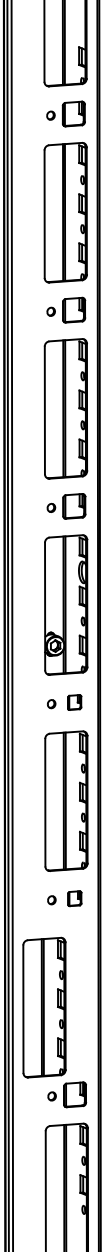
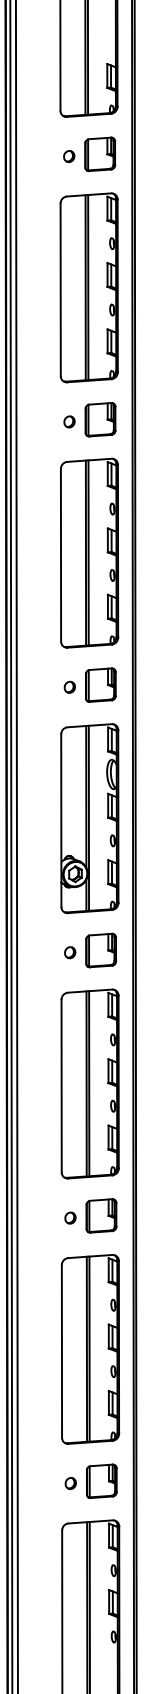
part: (74, 702) -> (101, 950), size x1.67
part: (74, 898) -> (101, 1215), size x1.67
part: (44, 1007) -> (90, 1349), moved

